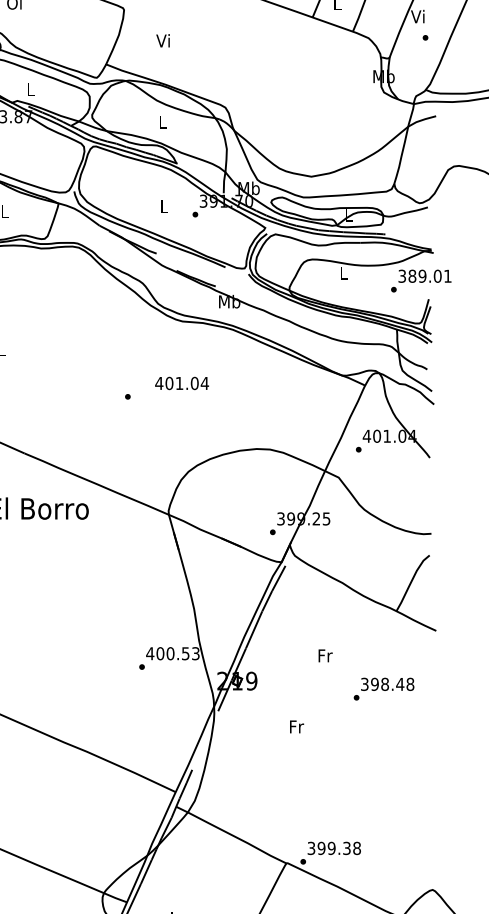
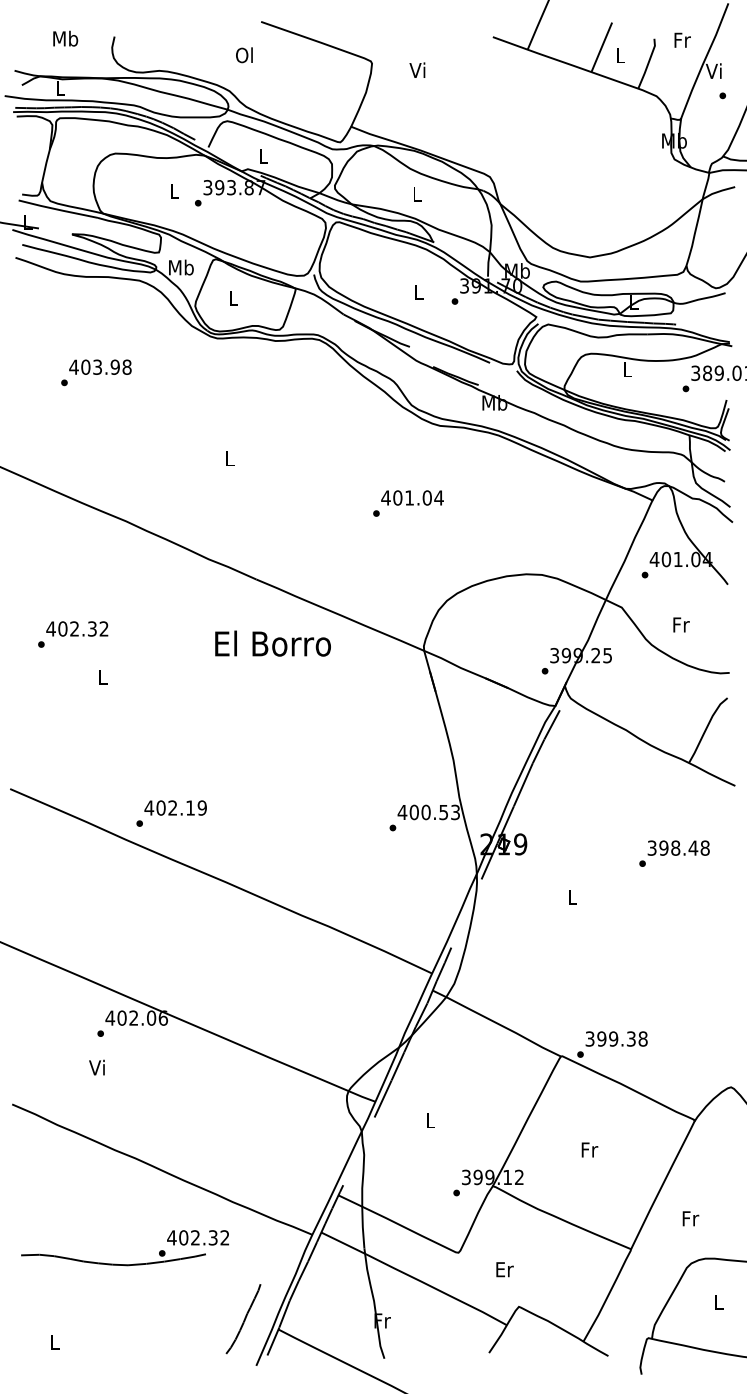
text: (163, 40) -> (417, 69), moved
text: (182, 383) -> (412, 497), moved
text: (325, 655) -> (681, 624), moved
text: (297, 726) -> (573, 897), Fr -> L

